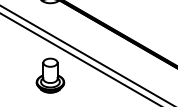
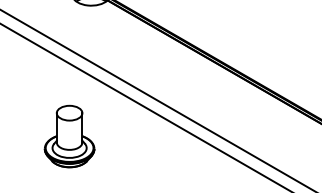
part: (50, 75) -> (69, 136), moved

